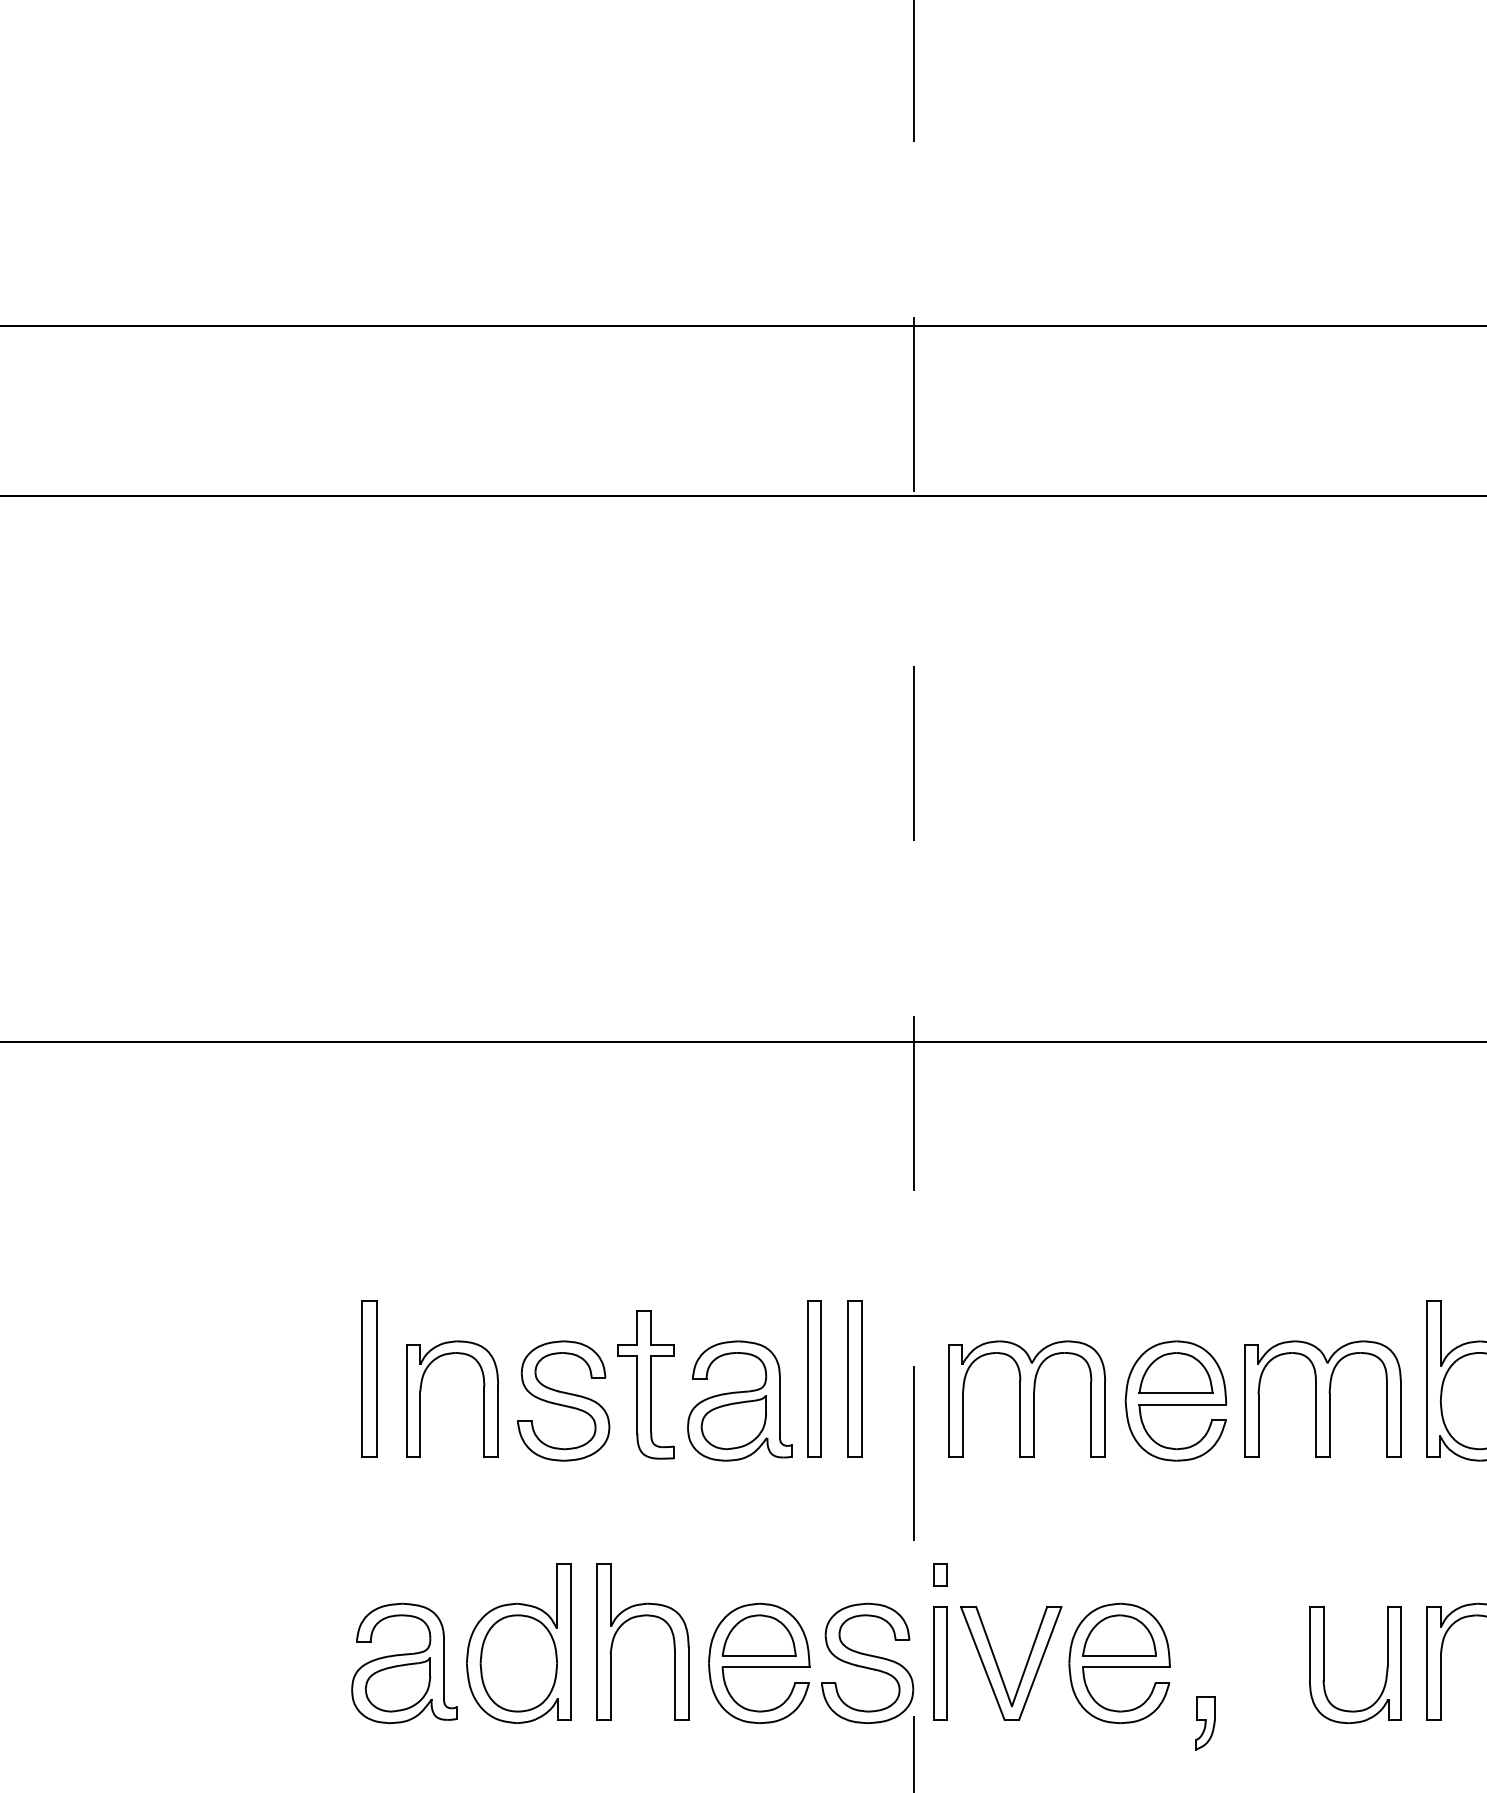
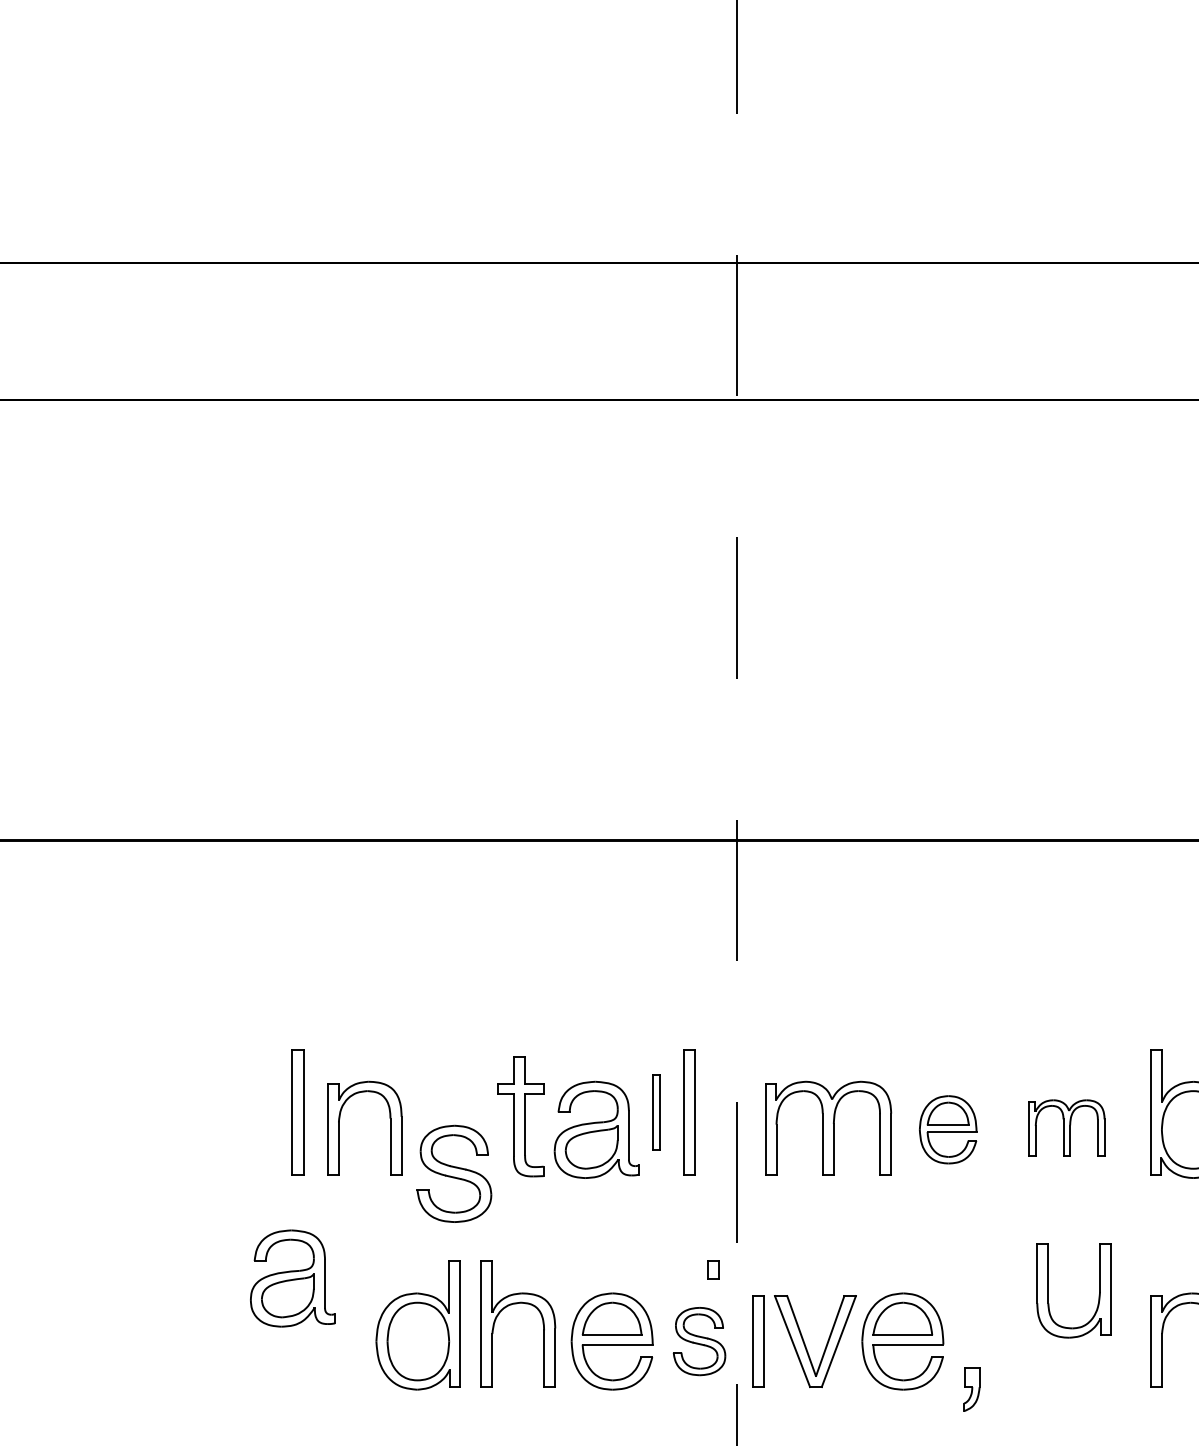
part: (814, 1379) -> (656, 1112), size x0.6
part: (1322, 1398) -> (1066, 1127), size x0.6
part: (563, 1400) -> (454, 1173), moved
part: (1174, 1400) -> (947, 1129), size x0.7
part: (940, 1574) -> (713, 1269), moved
part: (403, 1663) -> (292, 1278), moved
part: (867, 1663) -> (699, 1341), size x0.7
part: (1323, 1664) -> (1048, 1290), moved

